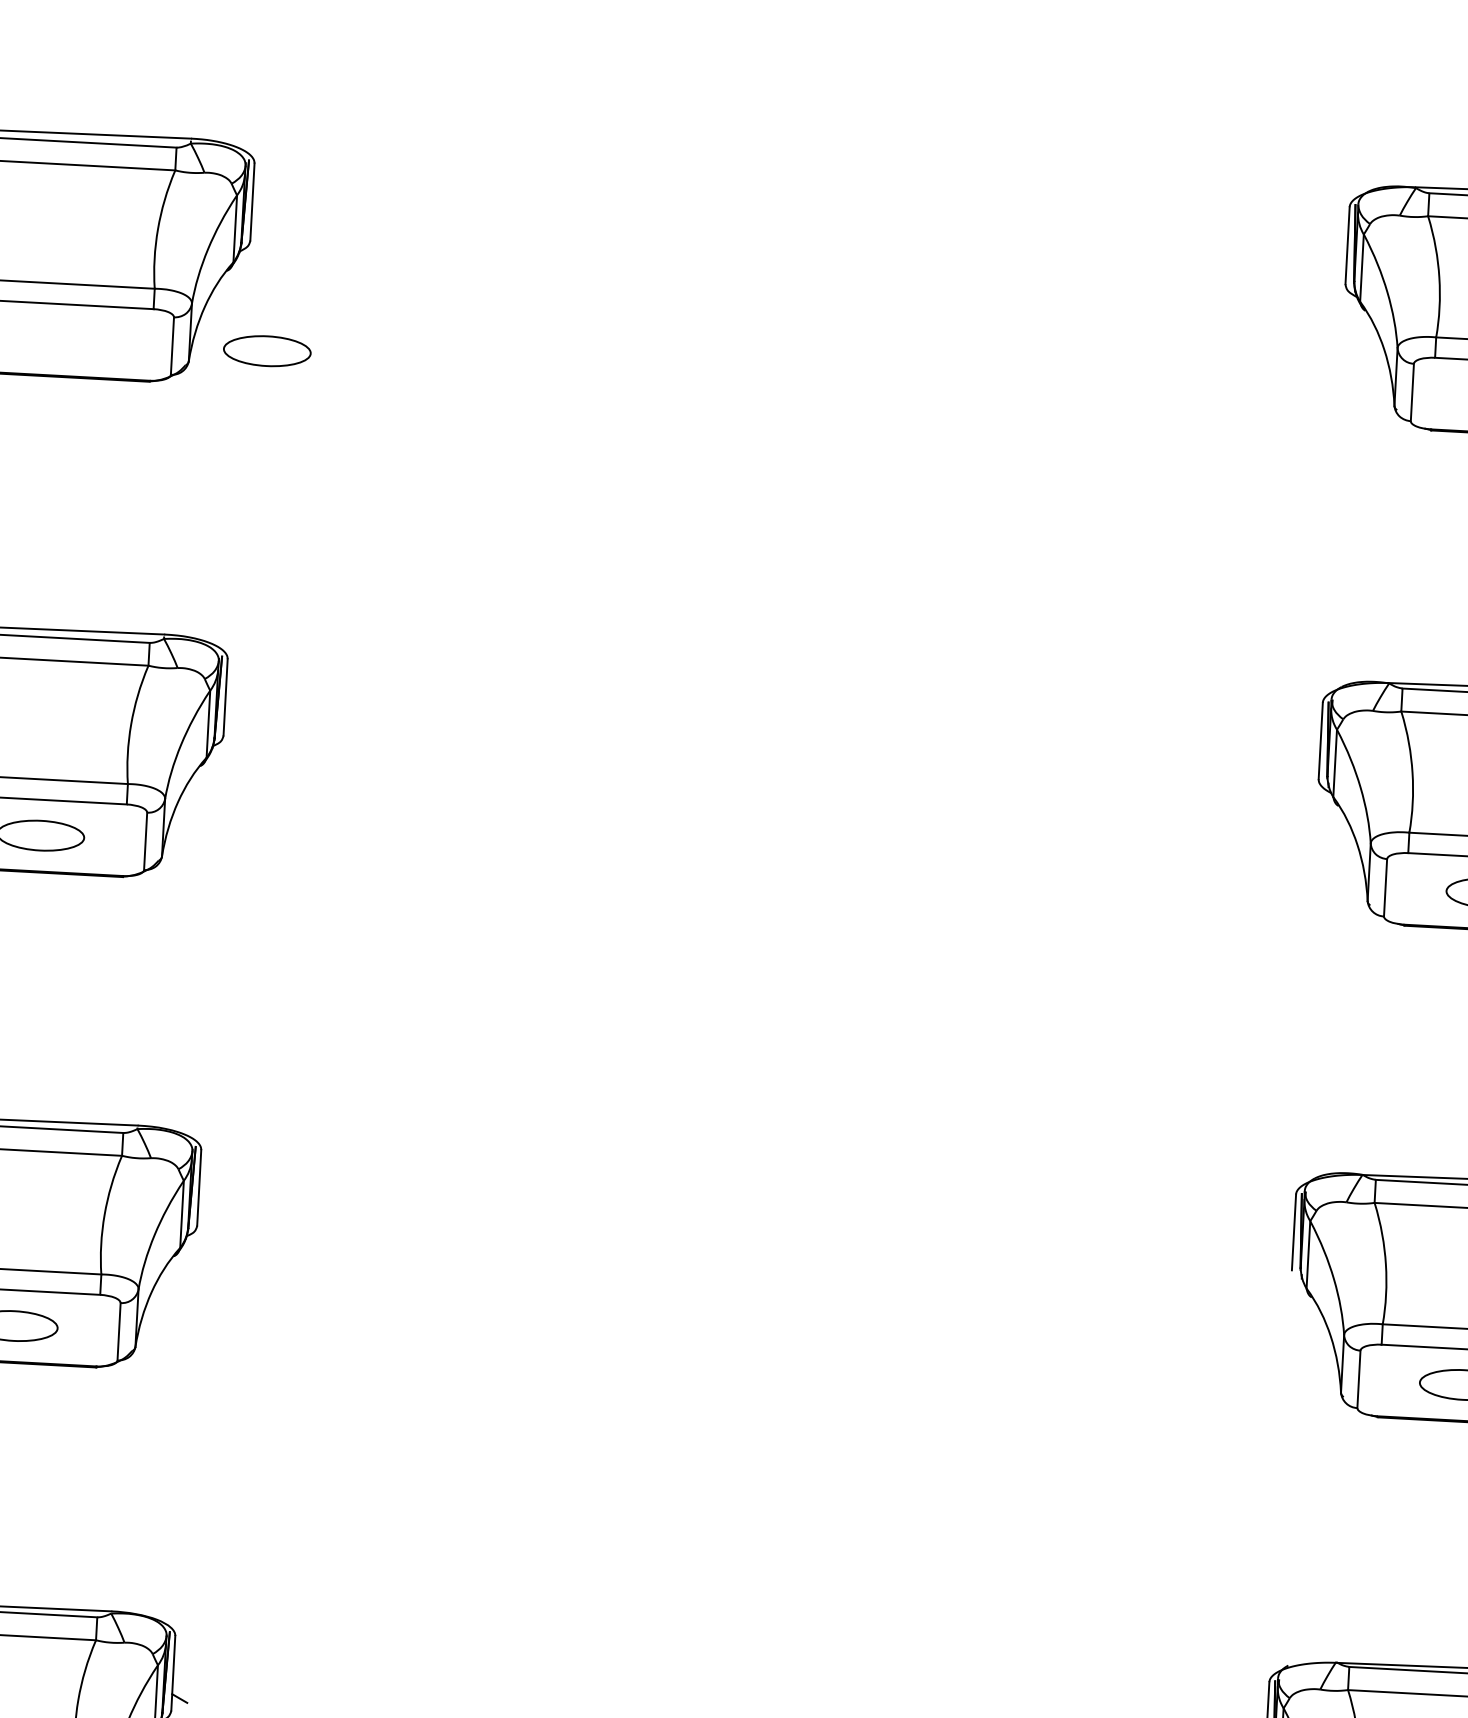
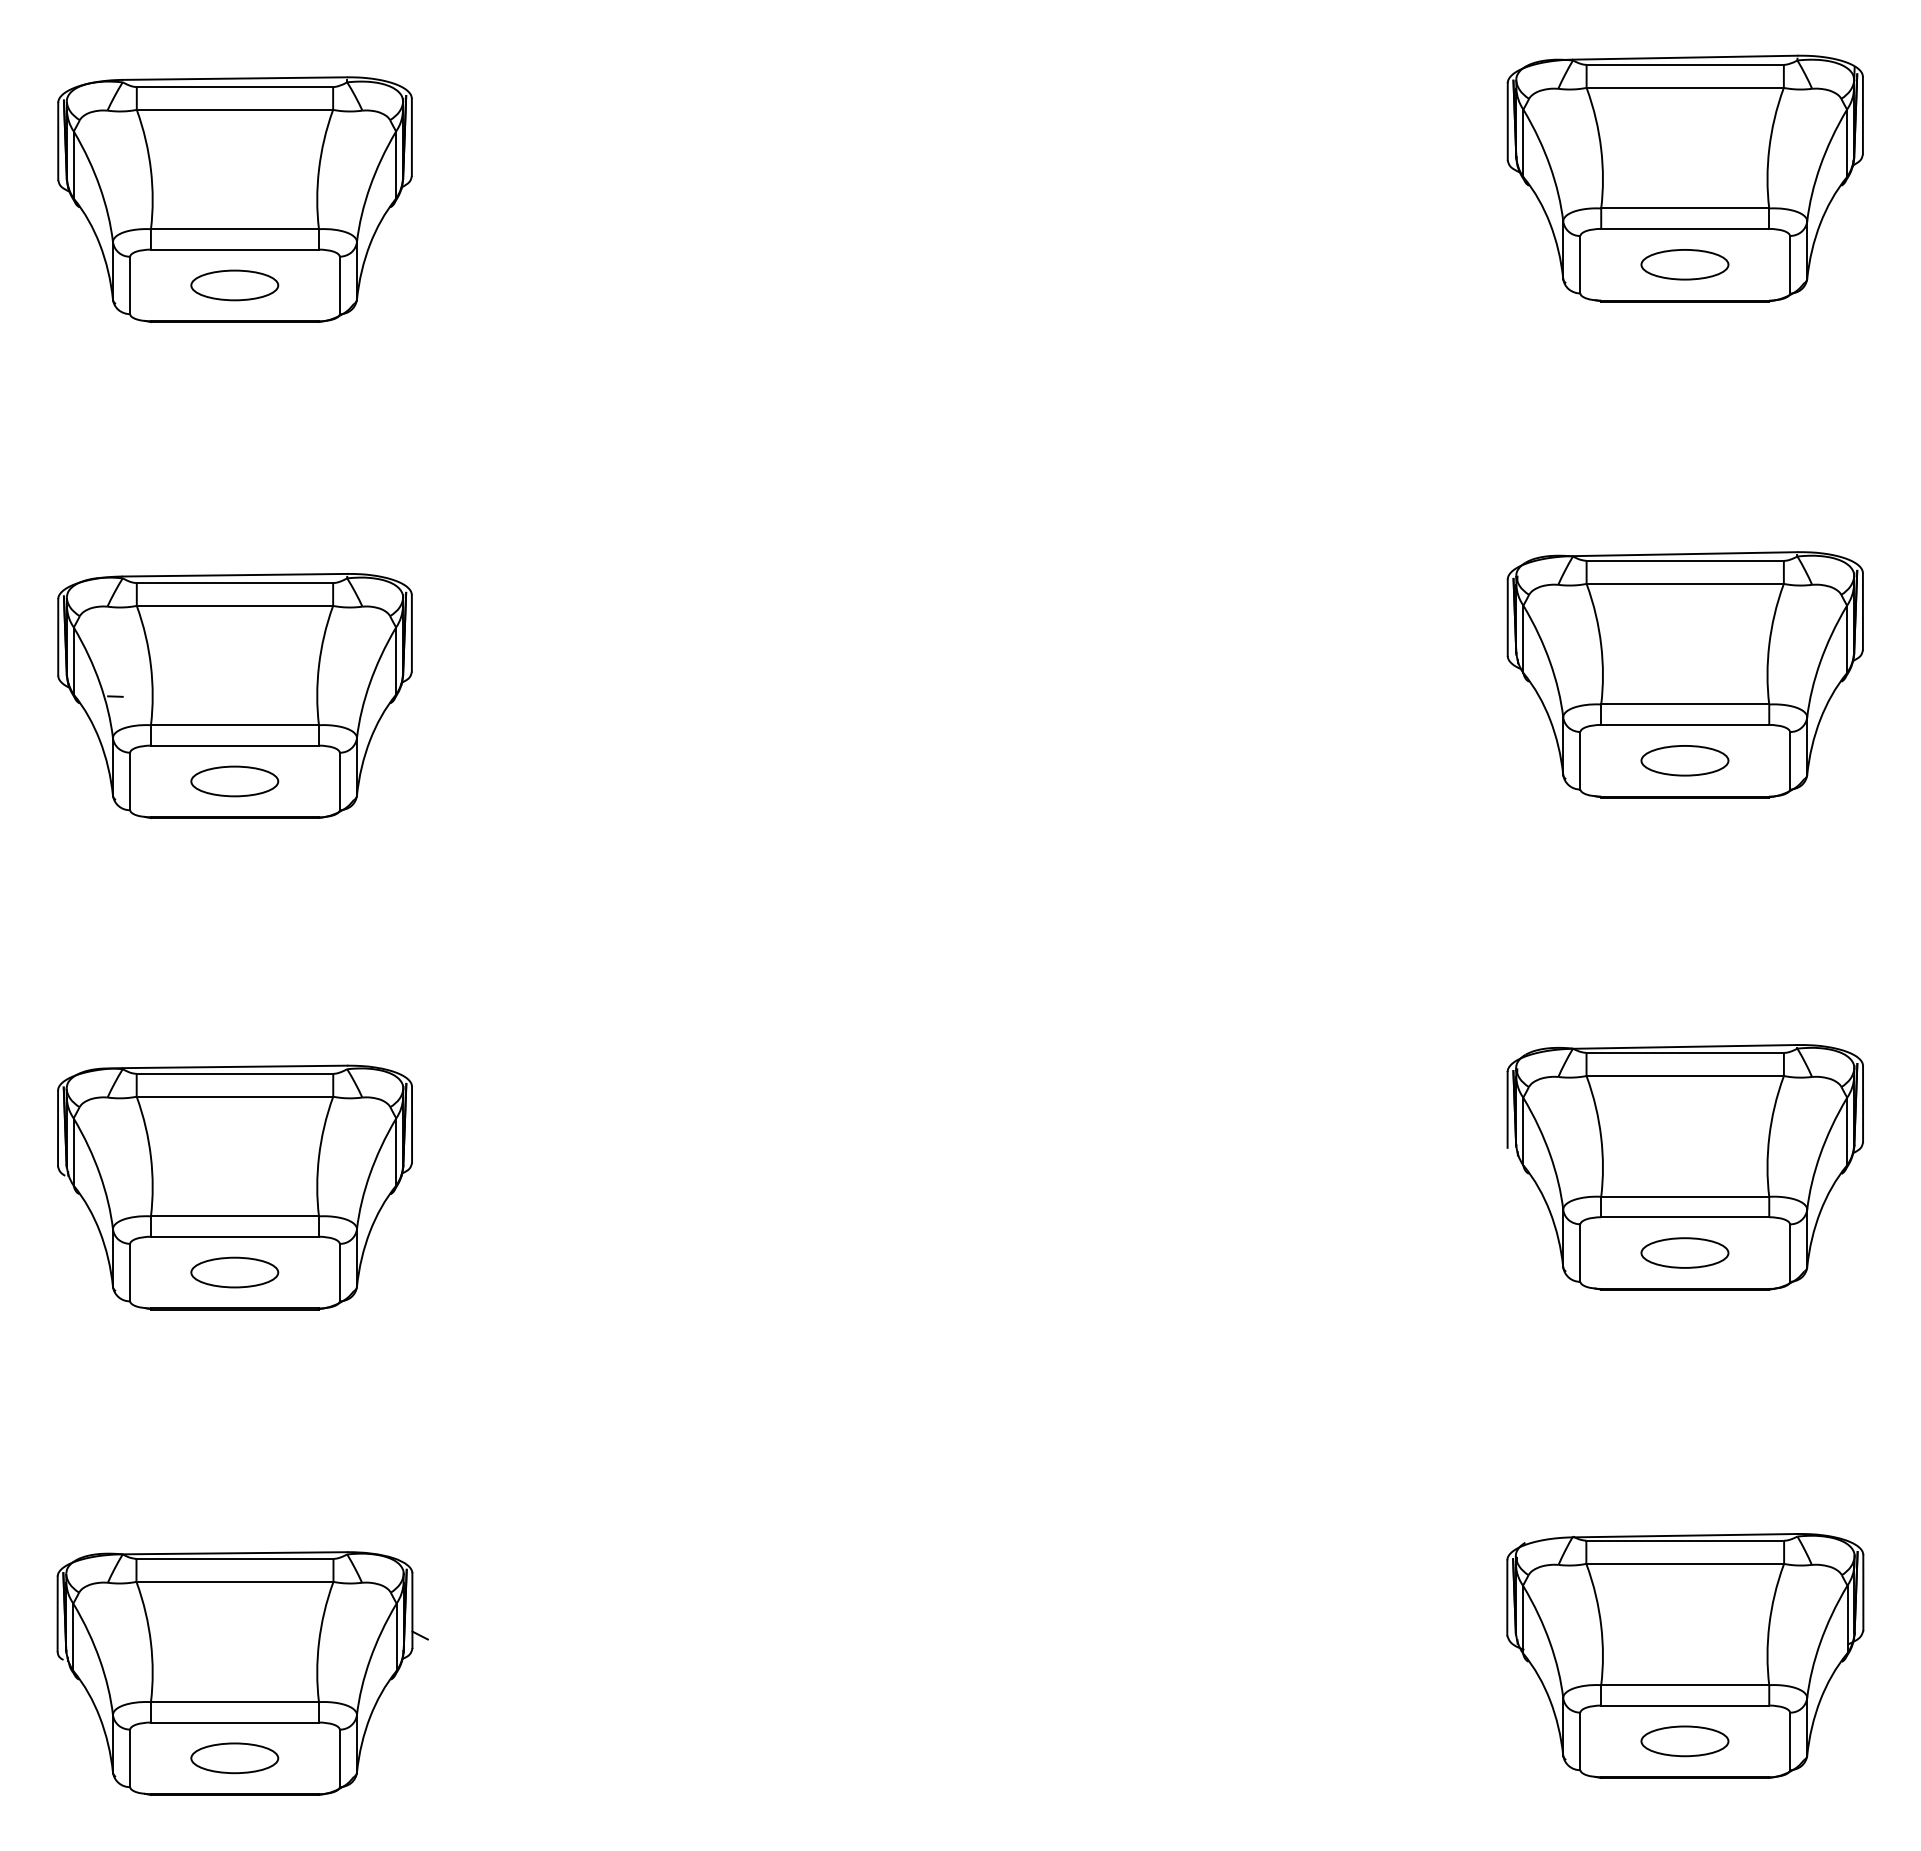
part: (267, 351) -> (234, 285), moved

